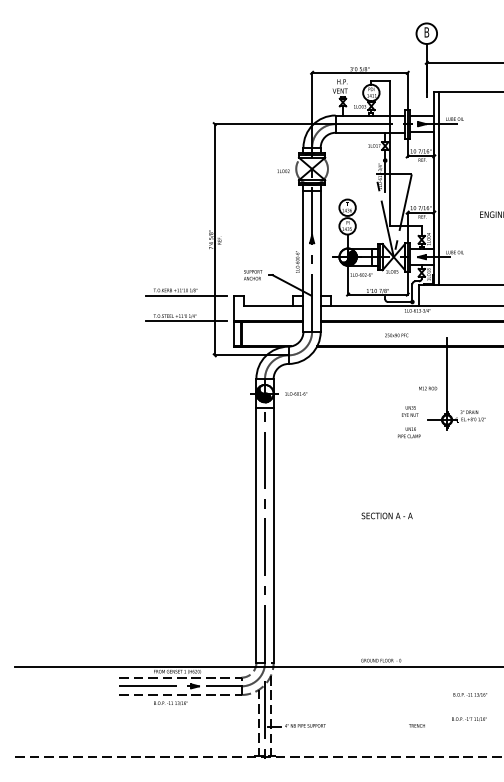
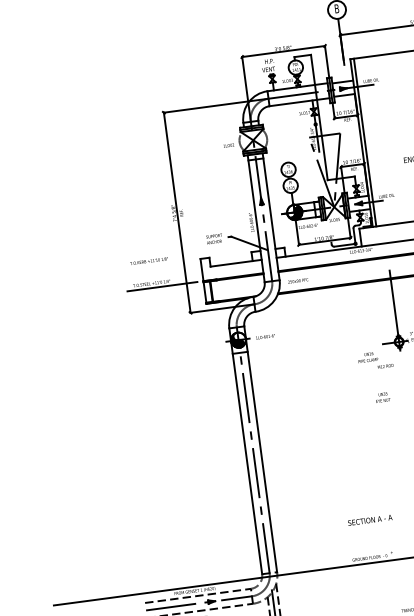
line: (186, 295) -> (159, 264), removed
text: (396, 335) -> (298, 281), moved
text: (428, 388) -> (386, 366), moved
text: (410, 411) -> (383, 397), moved
text: (386, 515) -> (369, 519), moved

